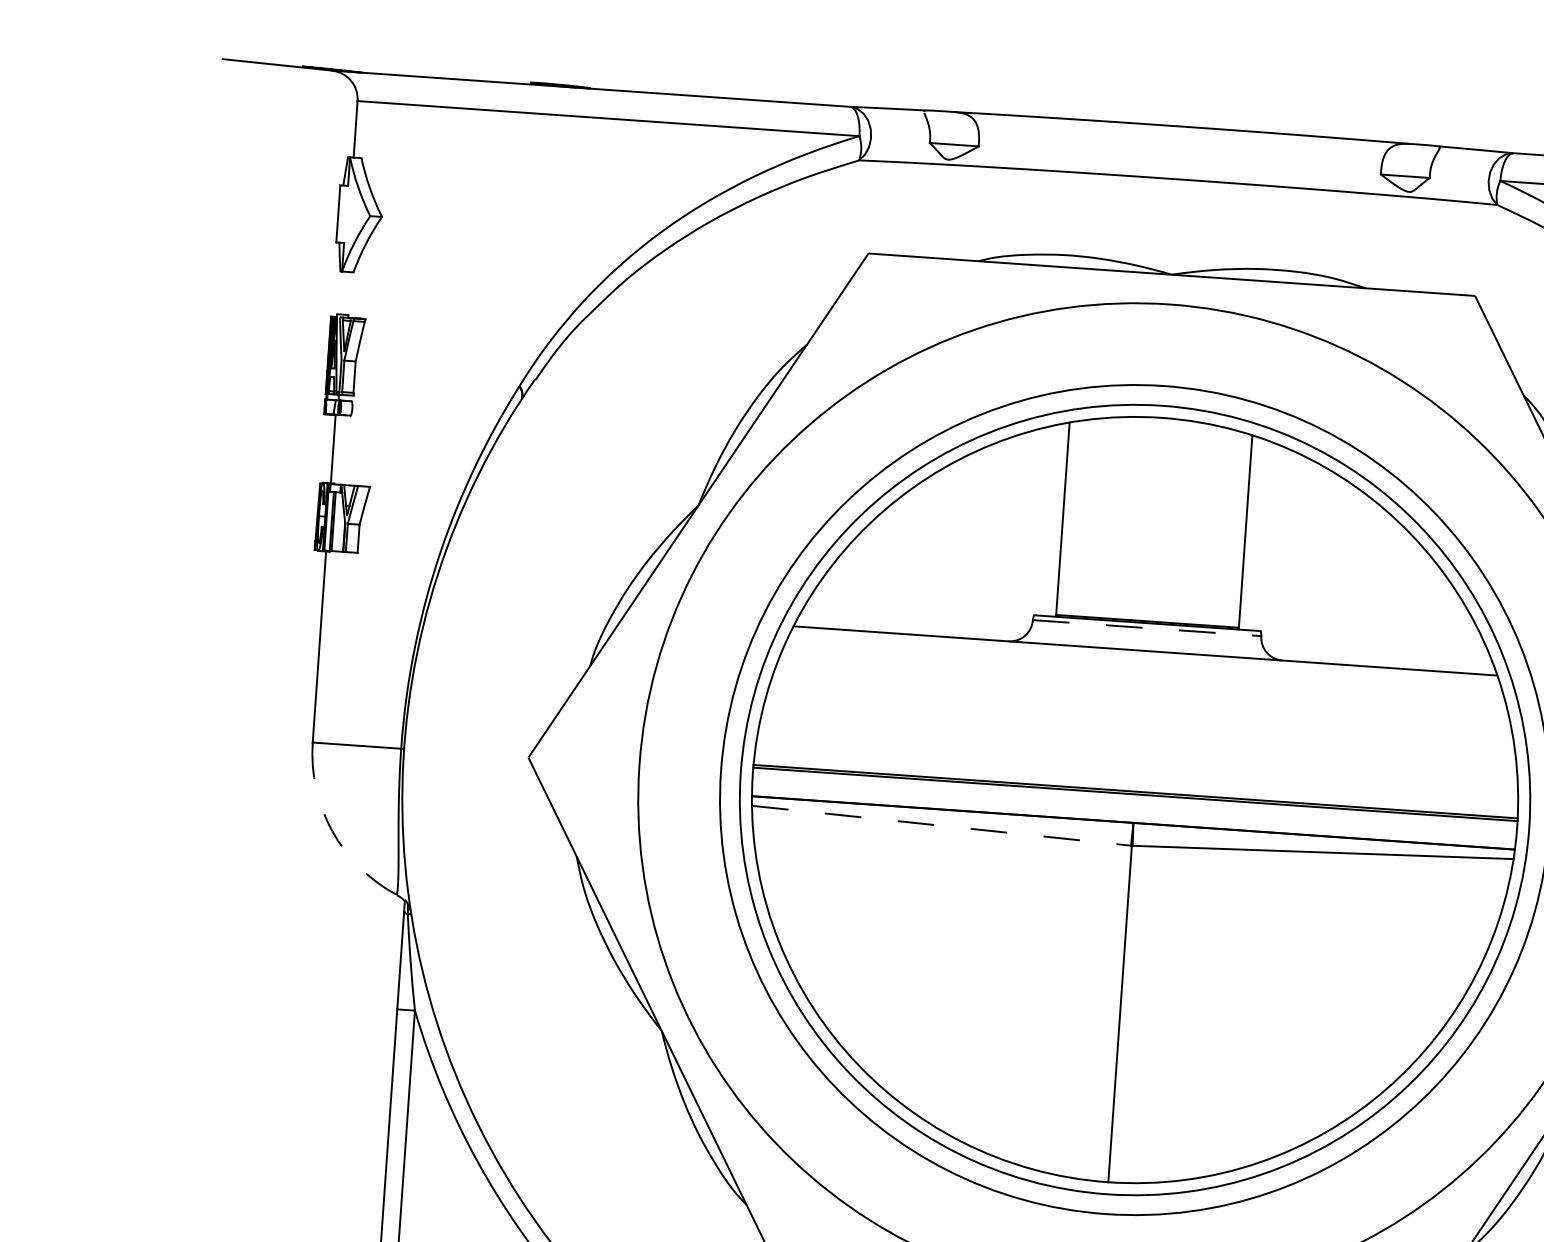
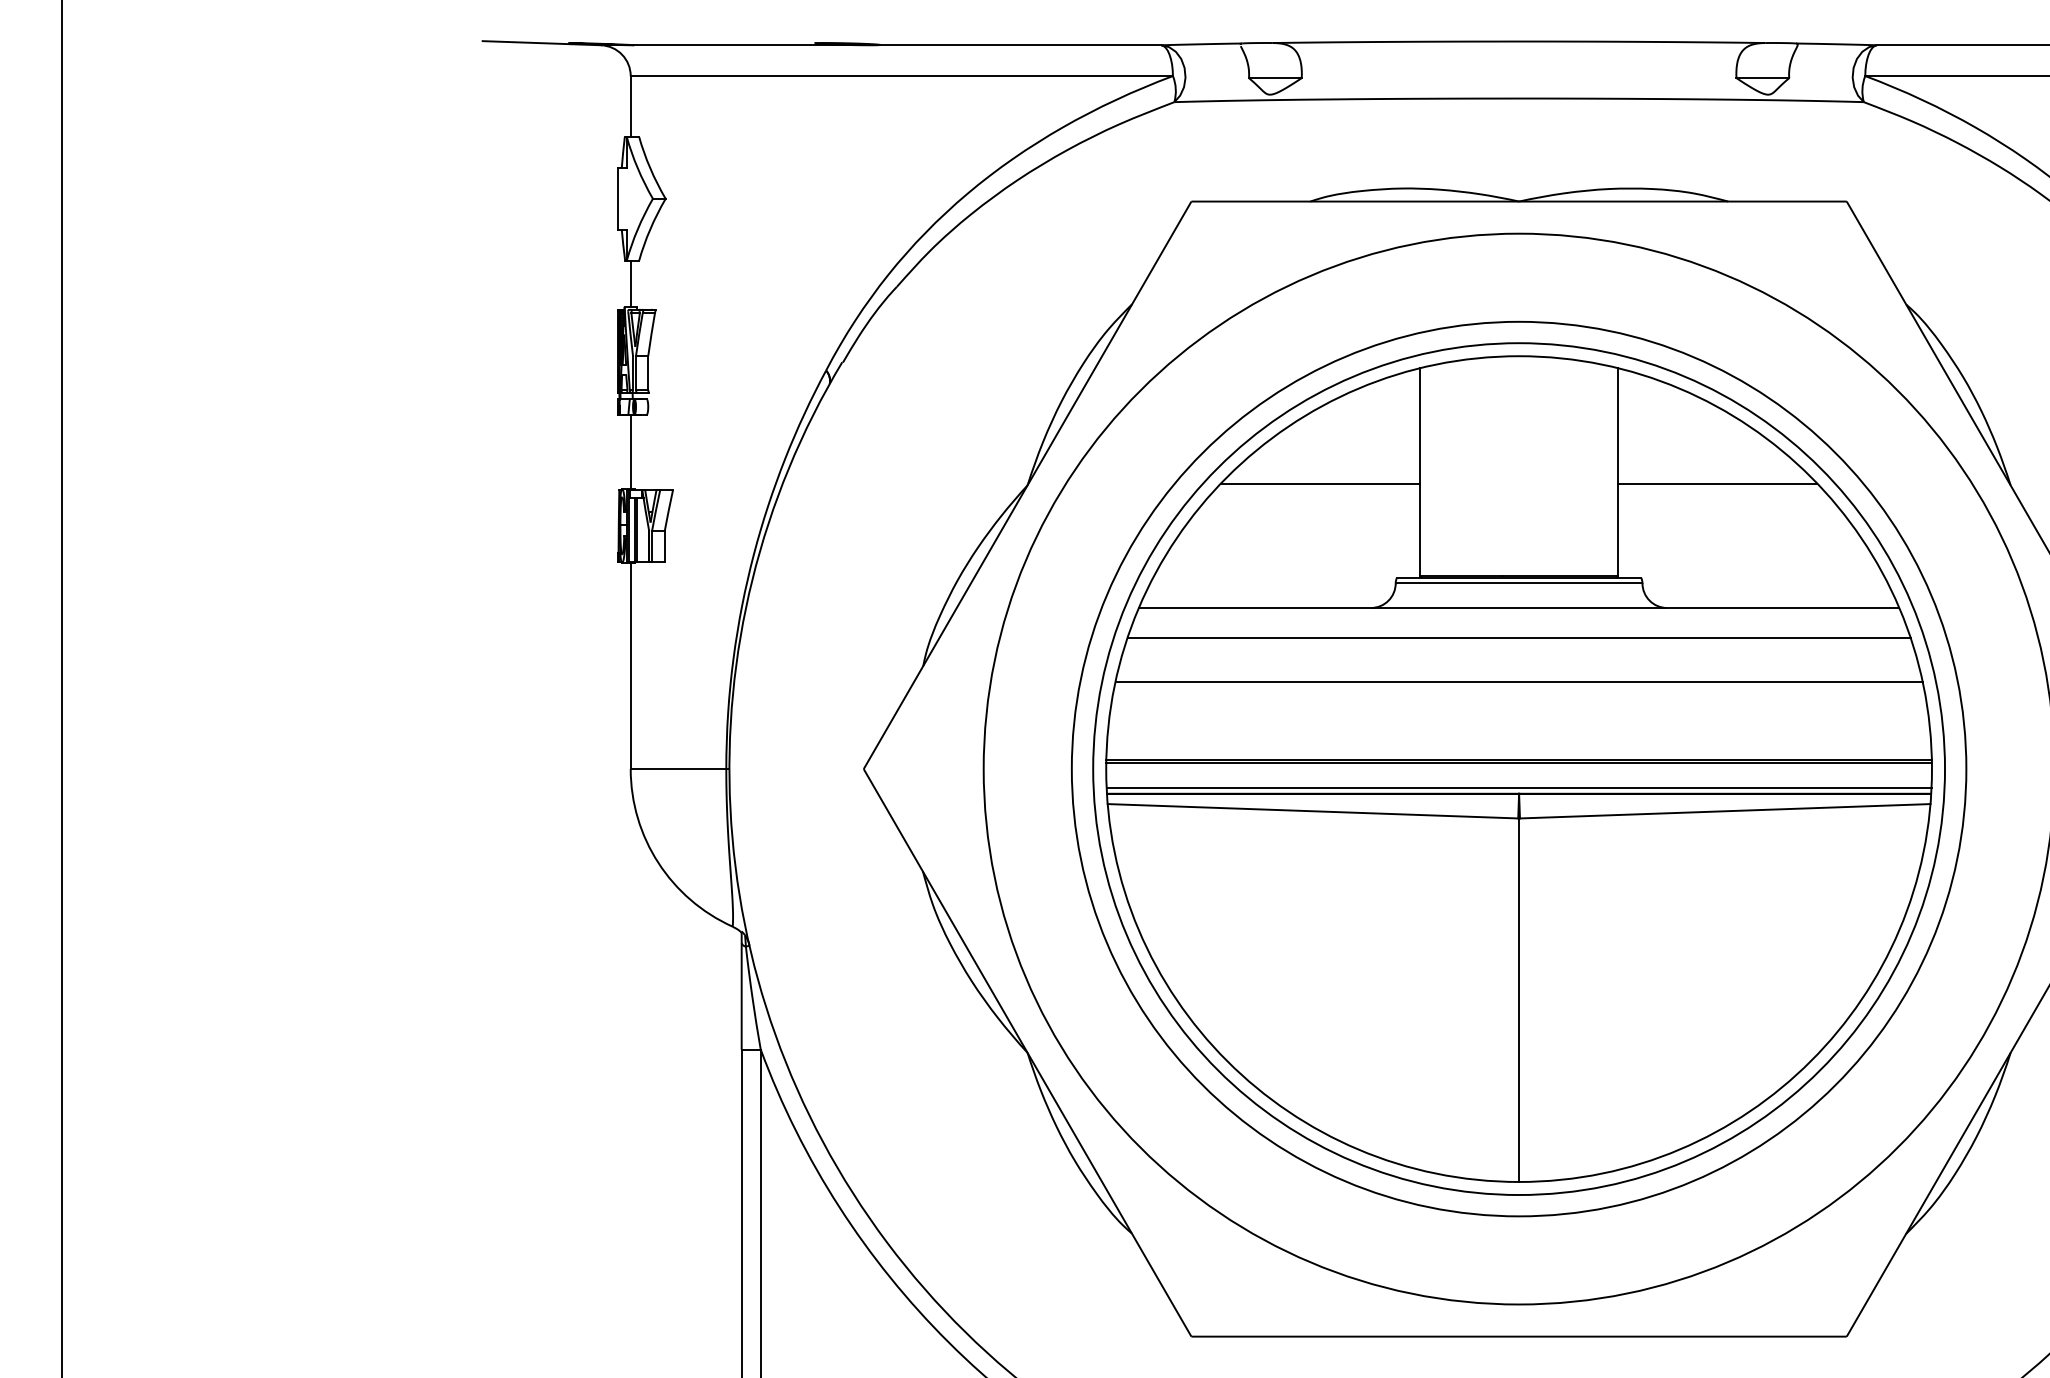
line: (343, 293) -> (630, 283), added
line: (969, 522) -> (1320, 483), added
line: (1337, 548) -> (1717, 483), added
line: (1147, 628) -> (1519, 583), dashed -> solid
line: (1143, 678) -> (1518, 637), added
line: (1140, 719) -> (1518, 682), added
line: (1133, 817) -> (1518, 787), added
line: (942, 826) -> (1313, 811), dashed -> solid
arc: (332, 830) -> (658, 862), dashed -> solid

